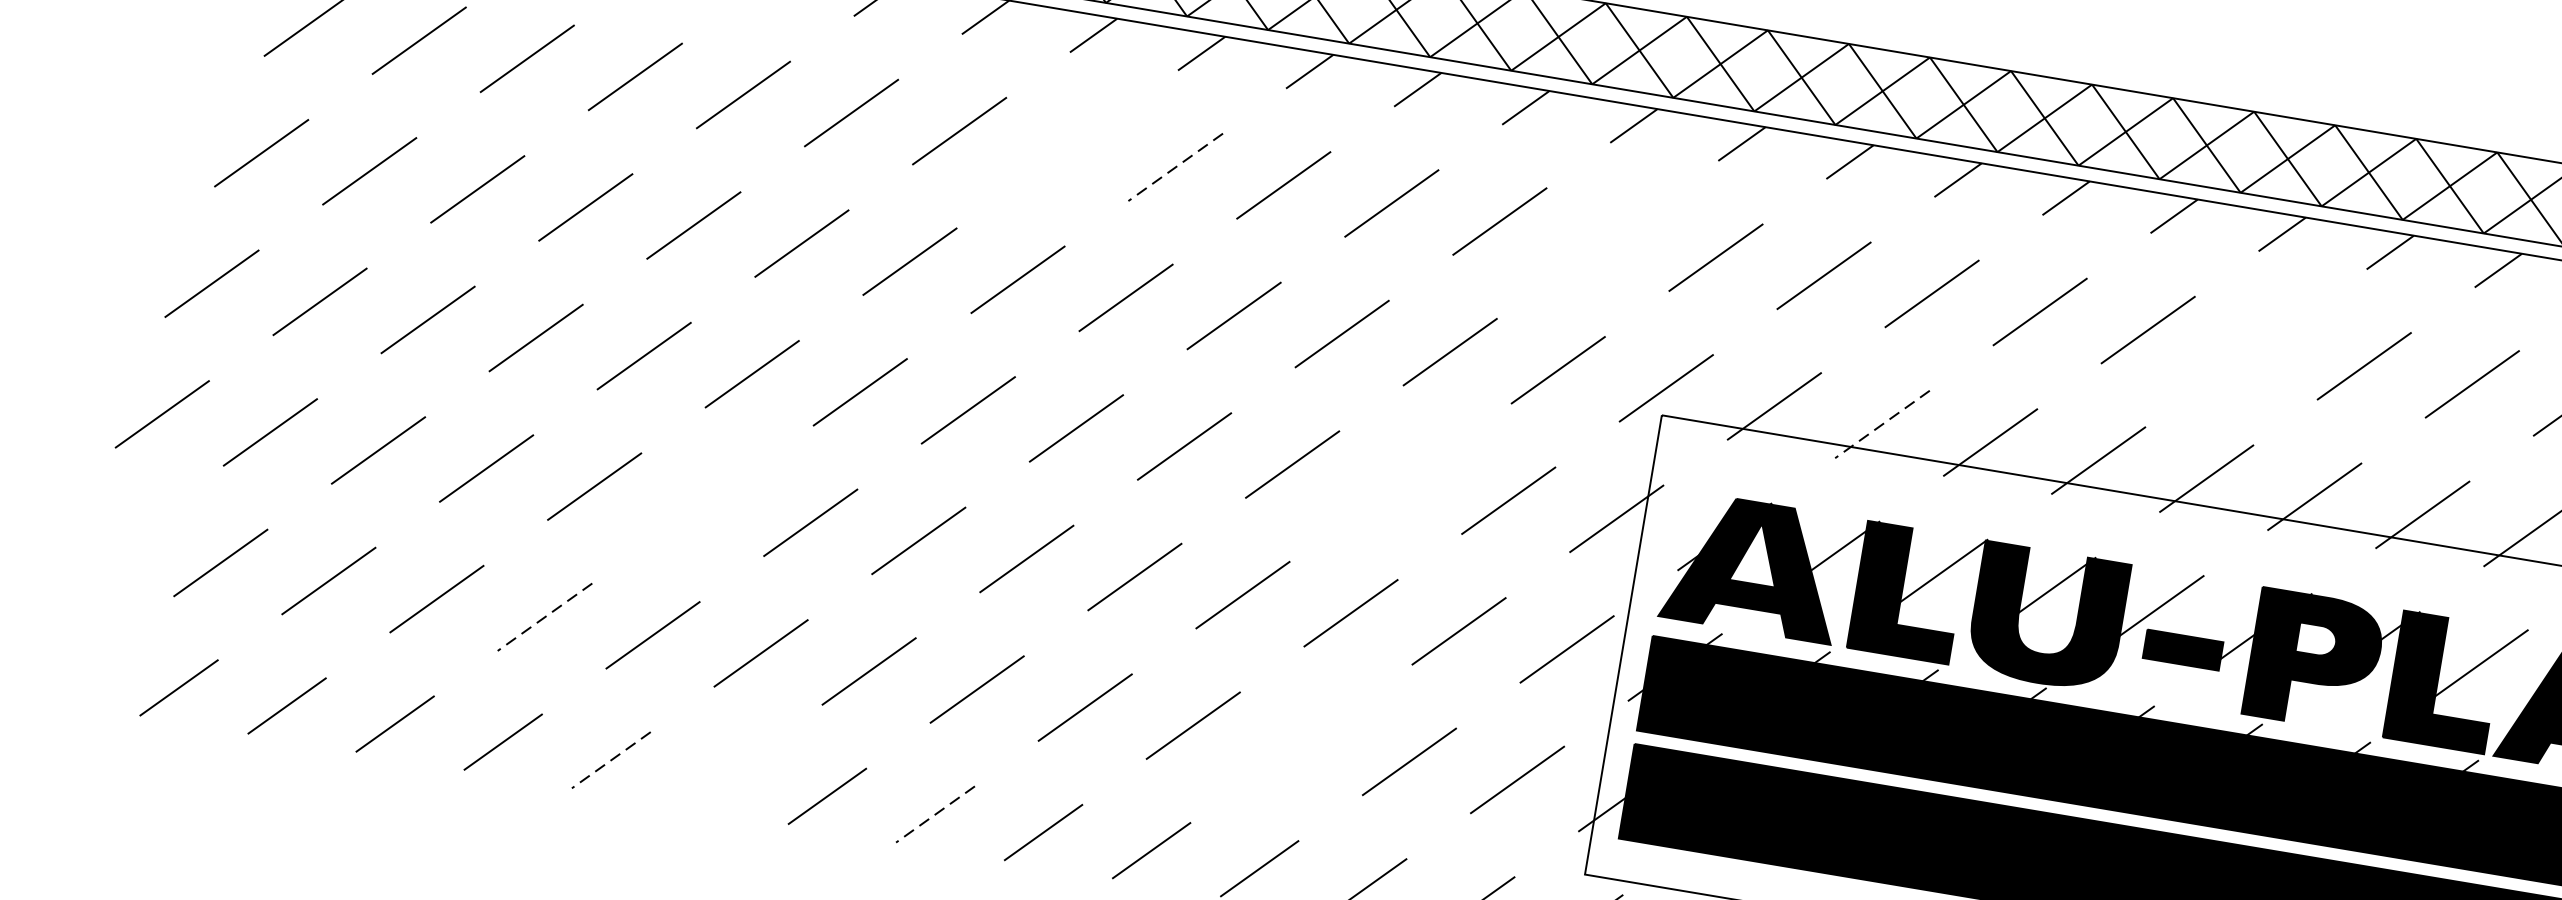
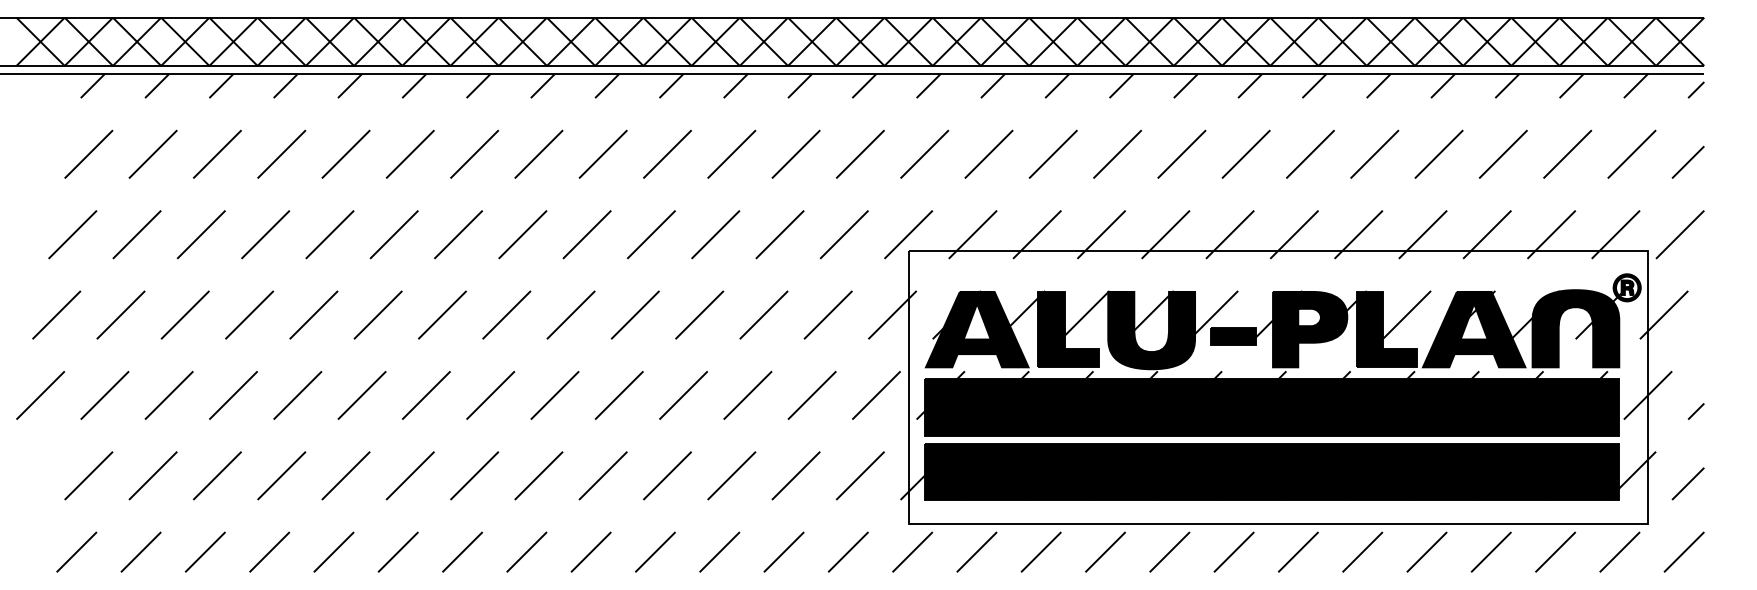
line: (1067, 147) -> (538, 153), added
line: (1174, 167) -> (602, 154), dashed -> solid
line: (1606, 237) -> (859, 153), added
line: (2255, 346) -> (1245, 153), added
line: (1881, 425) -> (1036, 235), dashed -> solid
line: (1400, 481) -> (763, 314), added
line: (701, 504) -> (361, 395), added
line: (544, 618) -> (281, 476), dashed -> solid
line: (1300, 743) -> (731, 475), added
line: (610, 760) -> (333, 552), dashed -> solid
line: (718, 776) -> (397, 551), added
line: (934, 814) -> (526, 552), dashed -> solid

